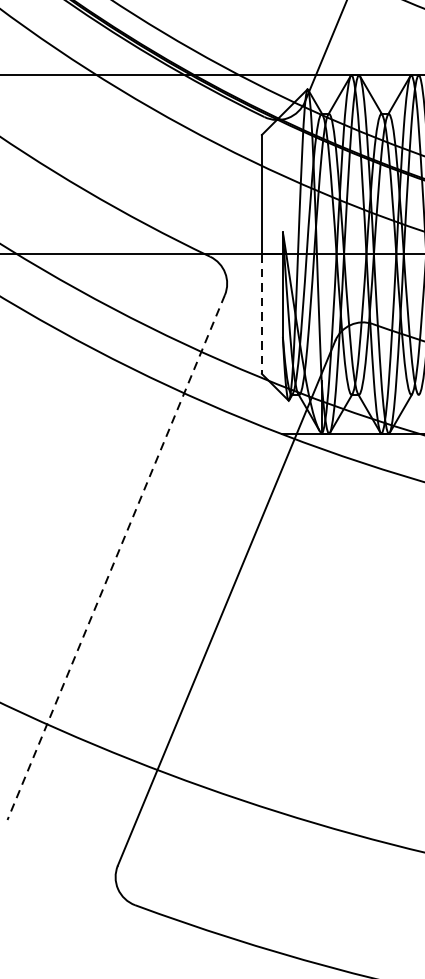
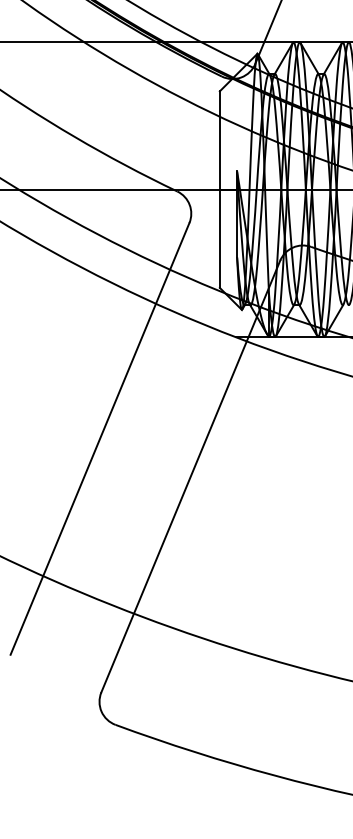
line: (261, 315) -> (219, 239), dashed -> solid
line: (116, 557) -> (100, 438), dashed -> solid

